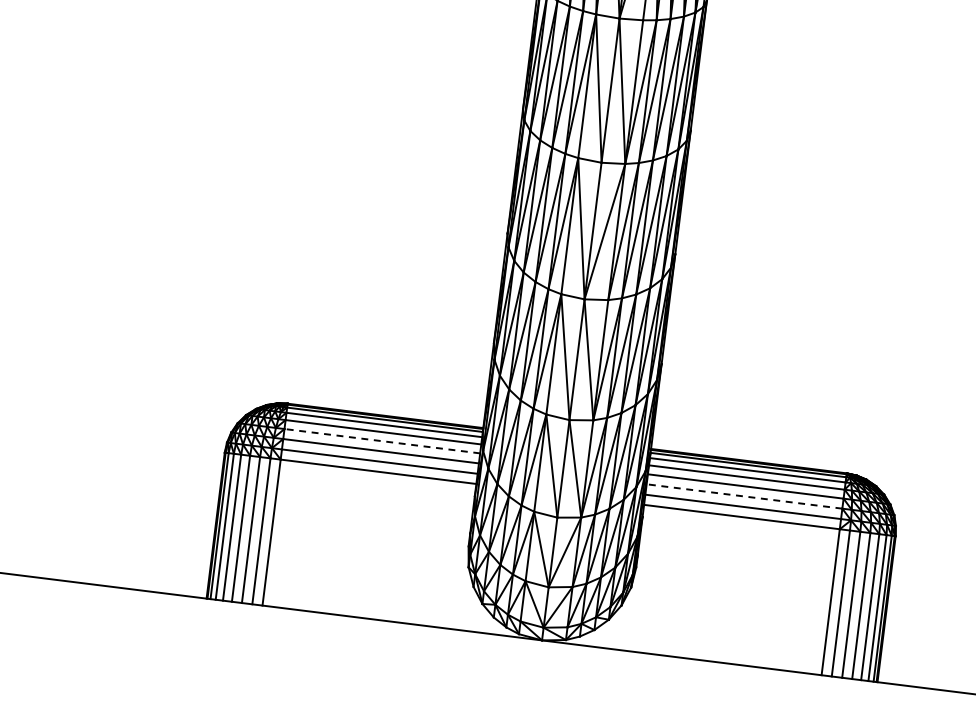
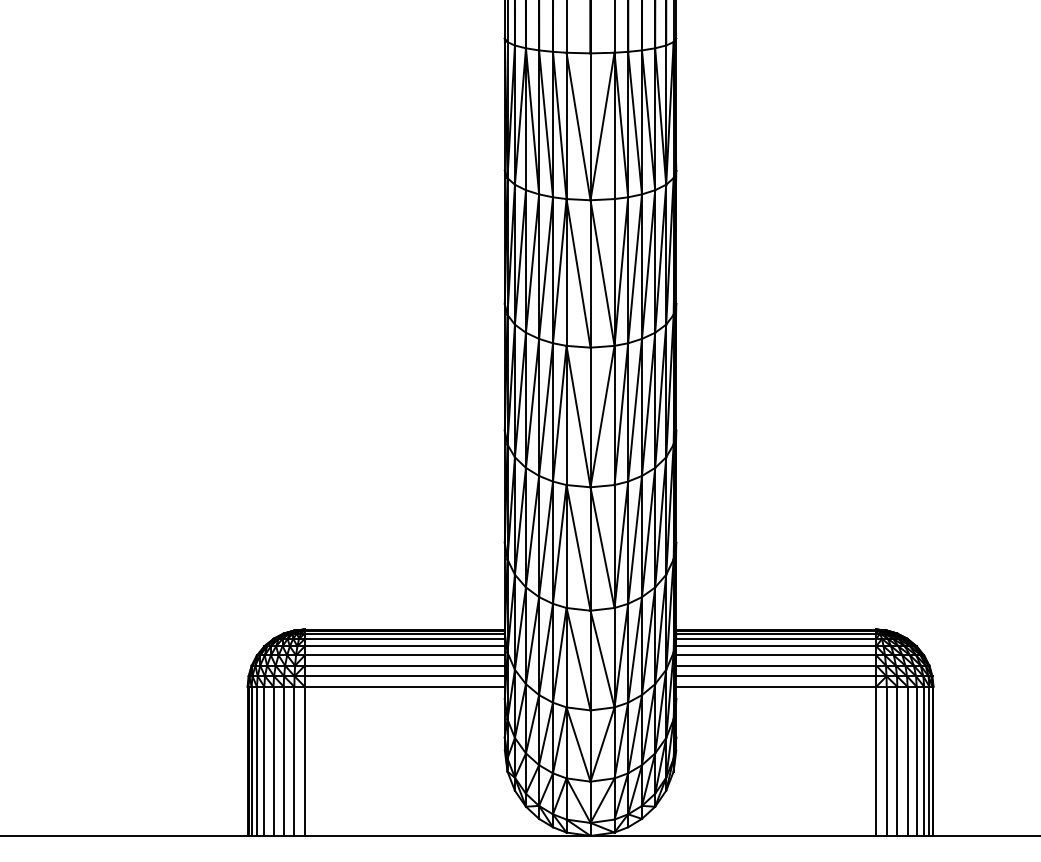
line: (382, 441) -> (404, 655), dashed -> solid
line: (743, 496) -> (775, 665), dashed -> solid

